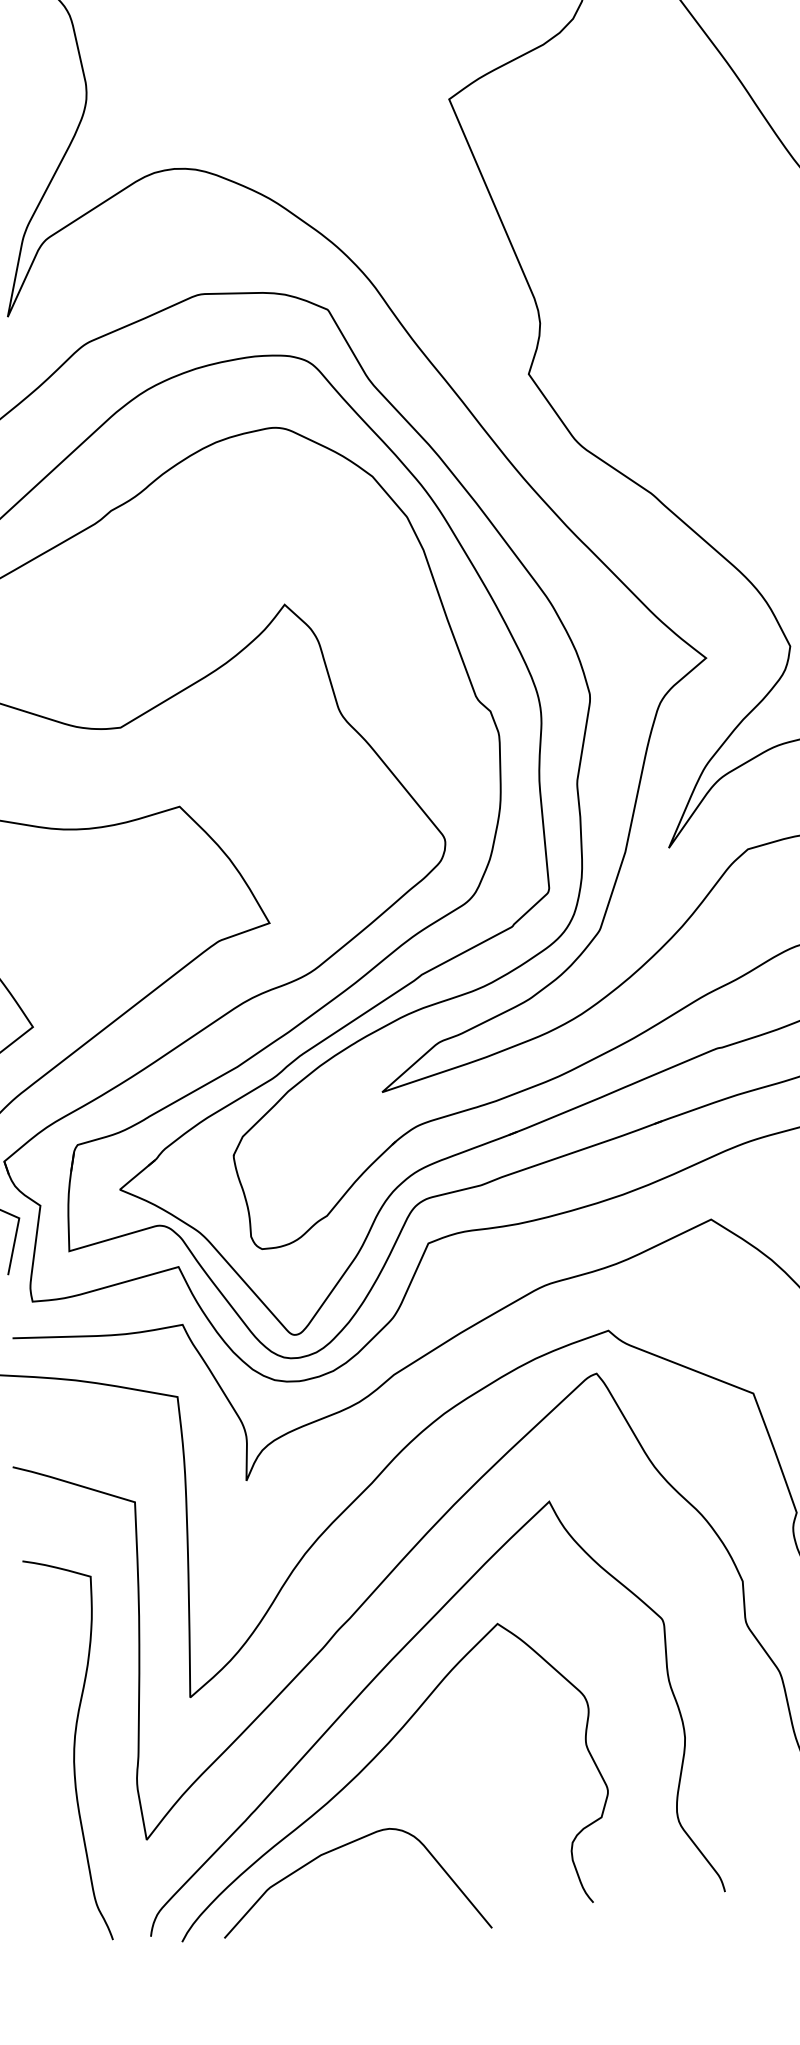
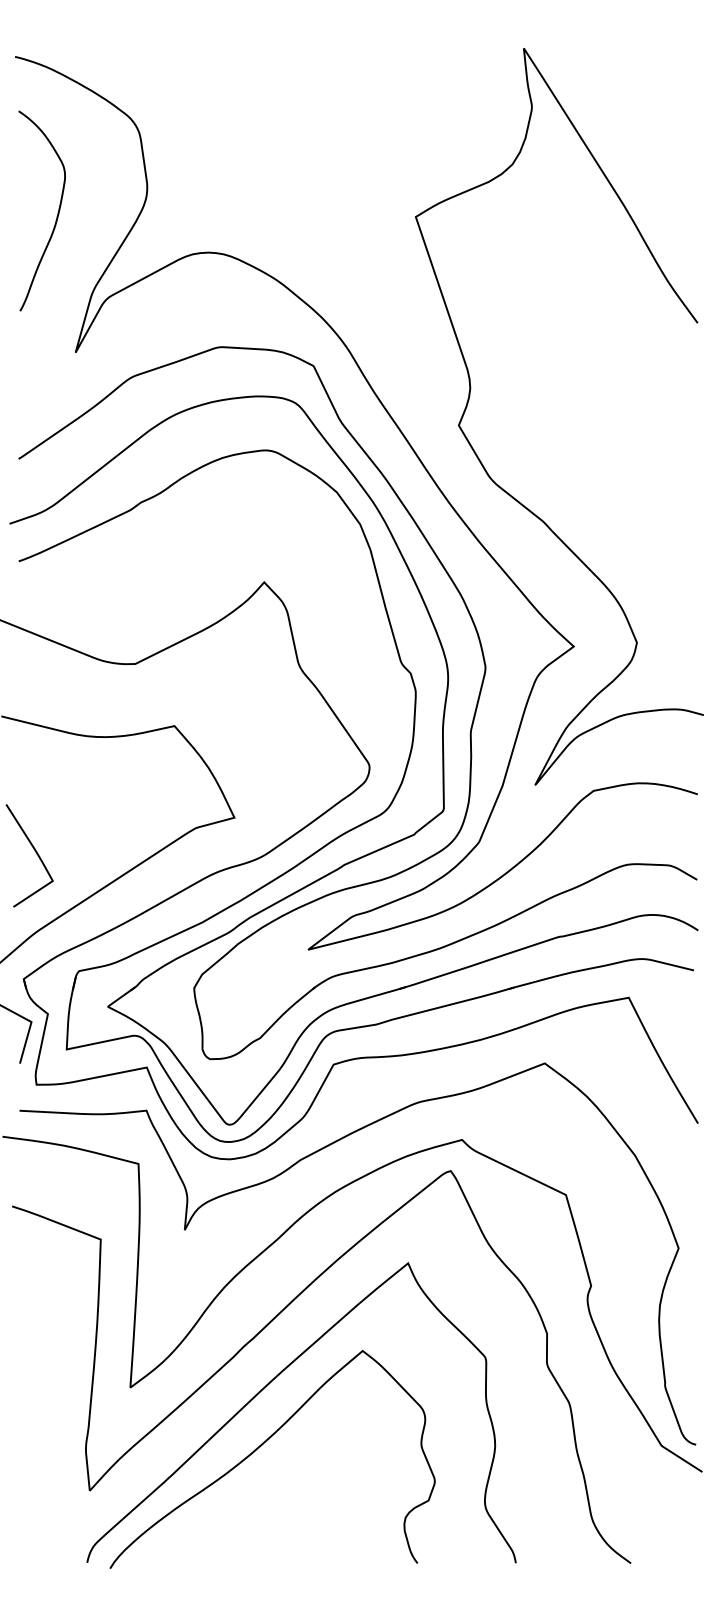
curve: (73, 1749) -> (40, 1419), removed
curve: (341, 1848) -> (233, 1508), removed

